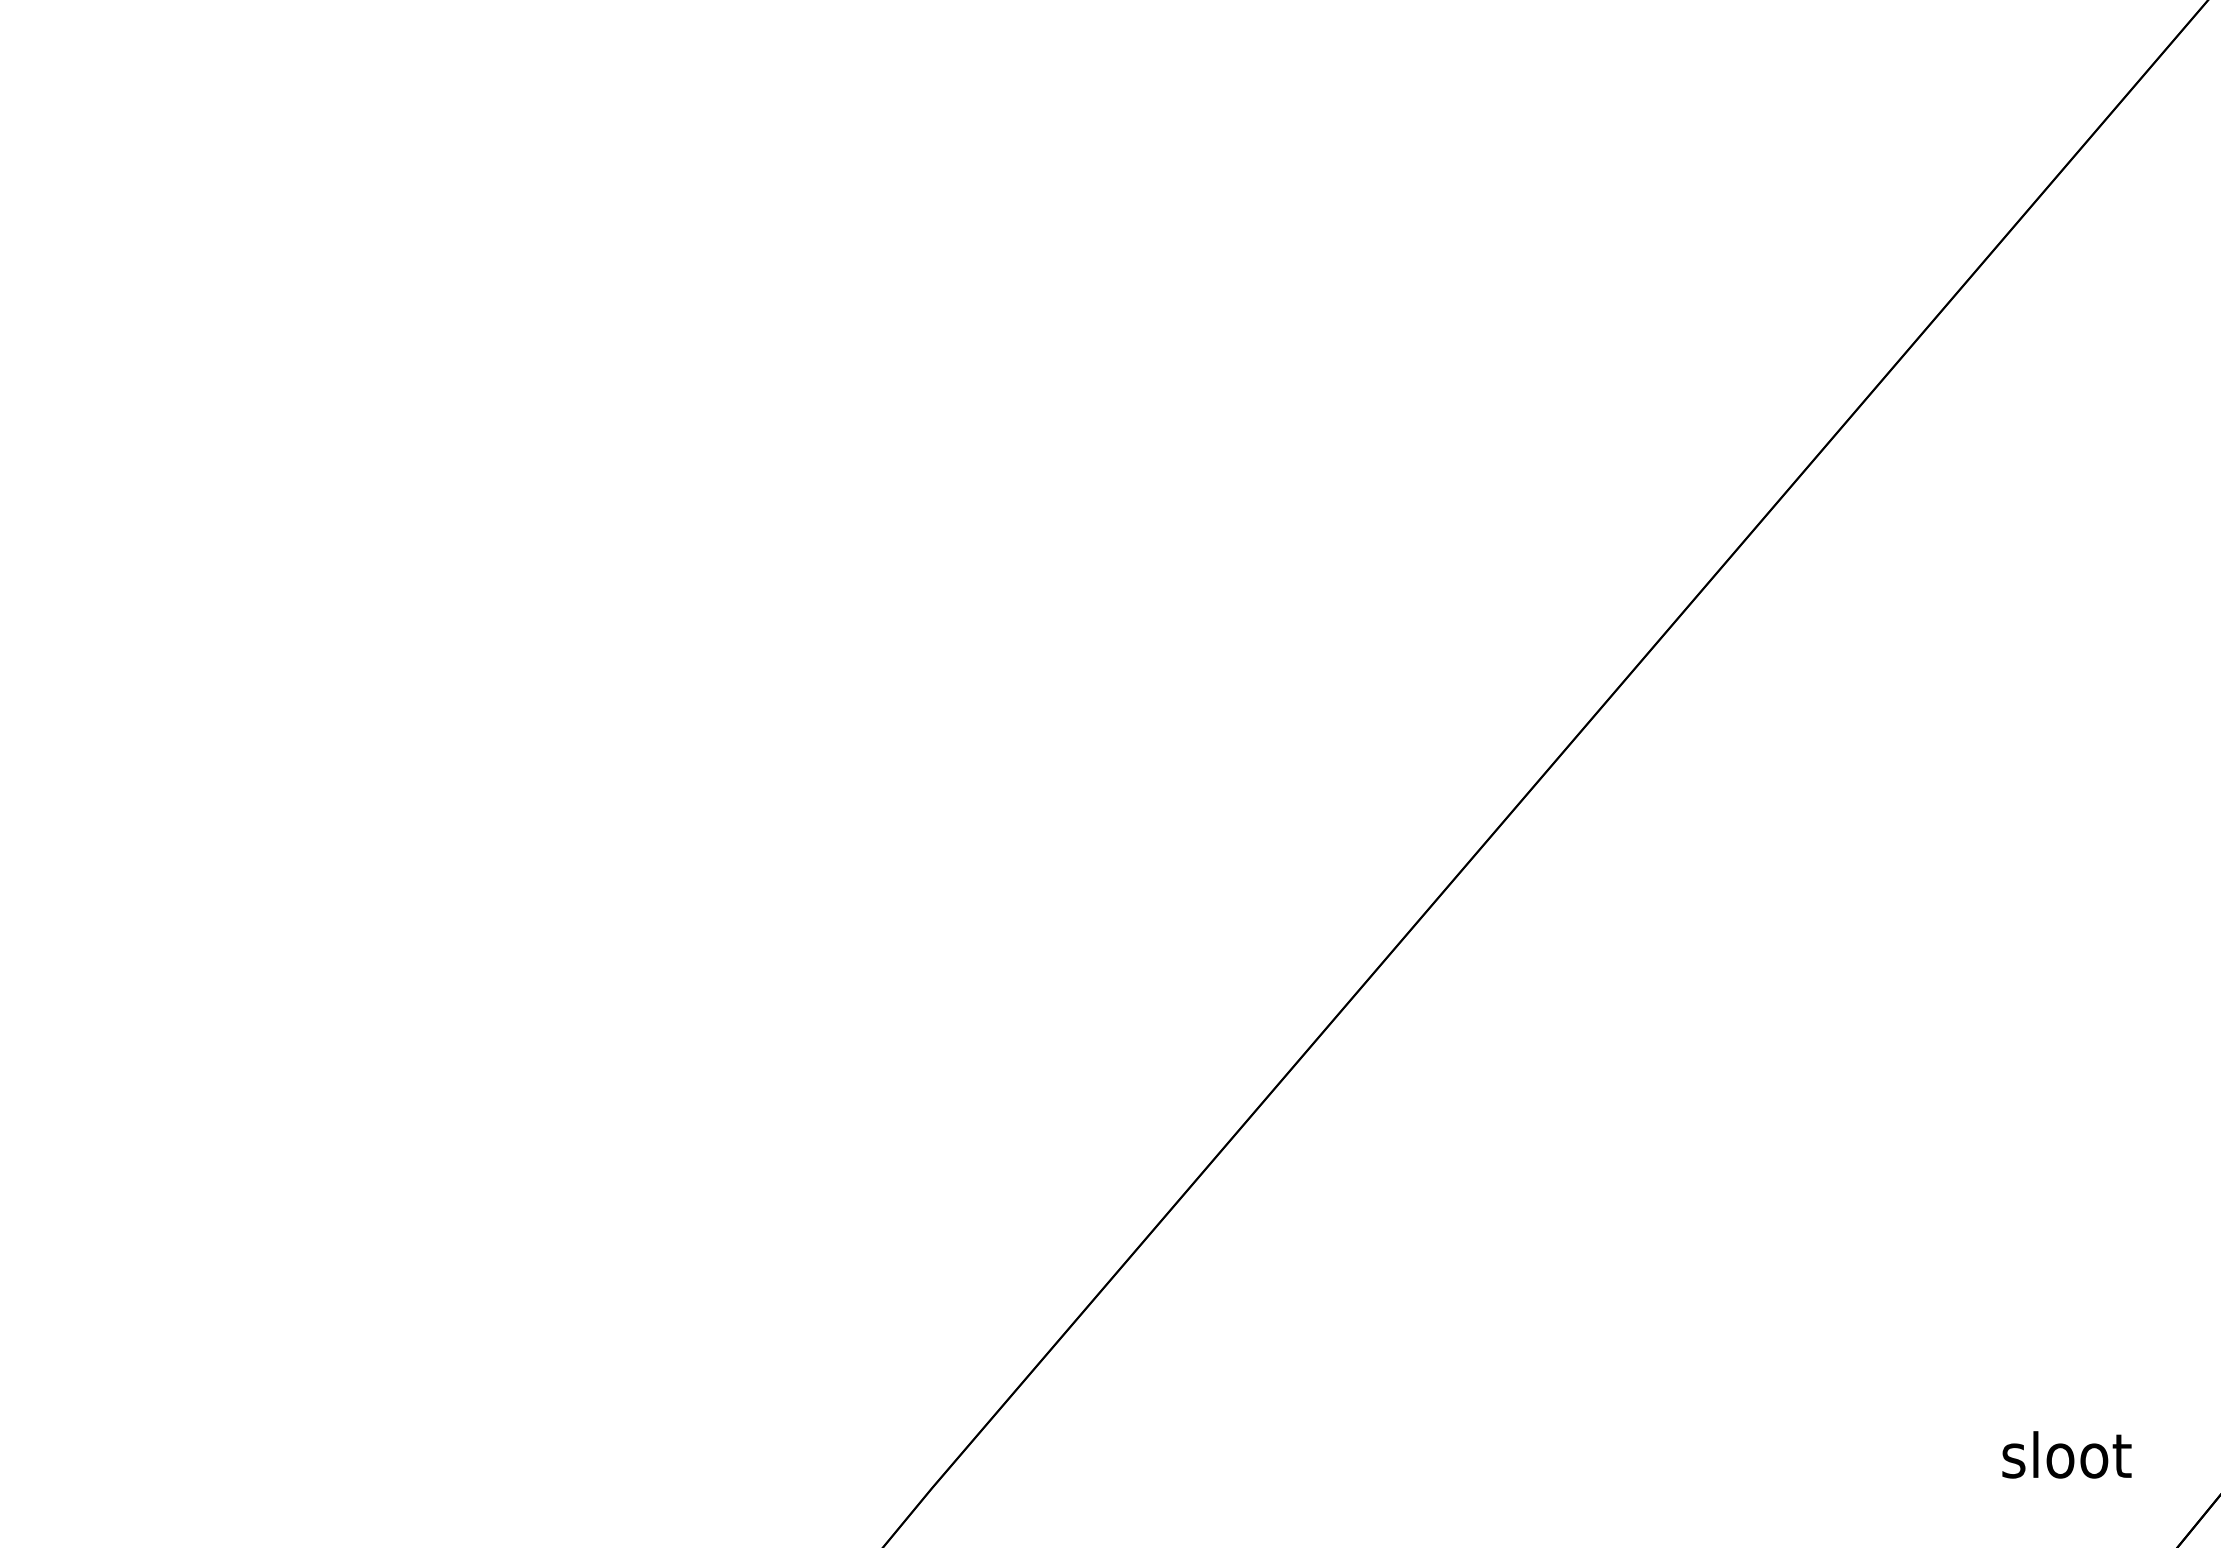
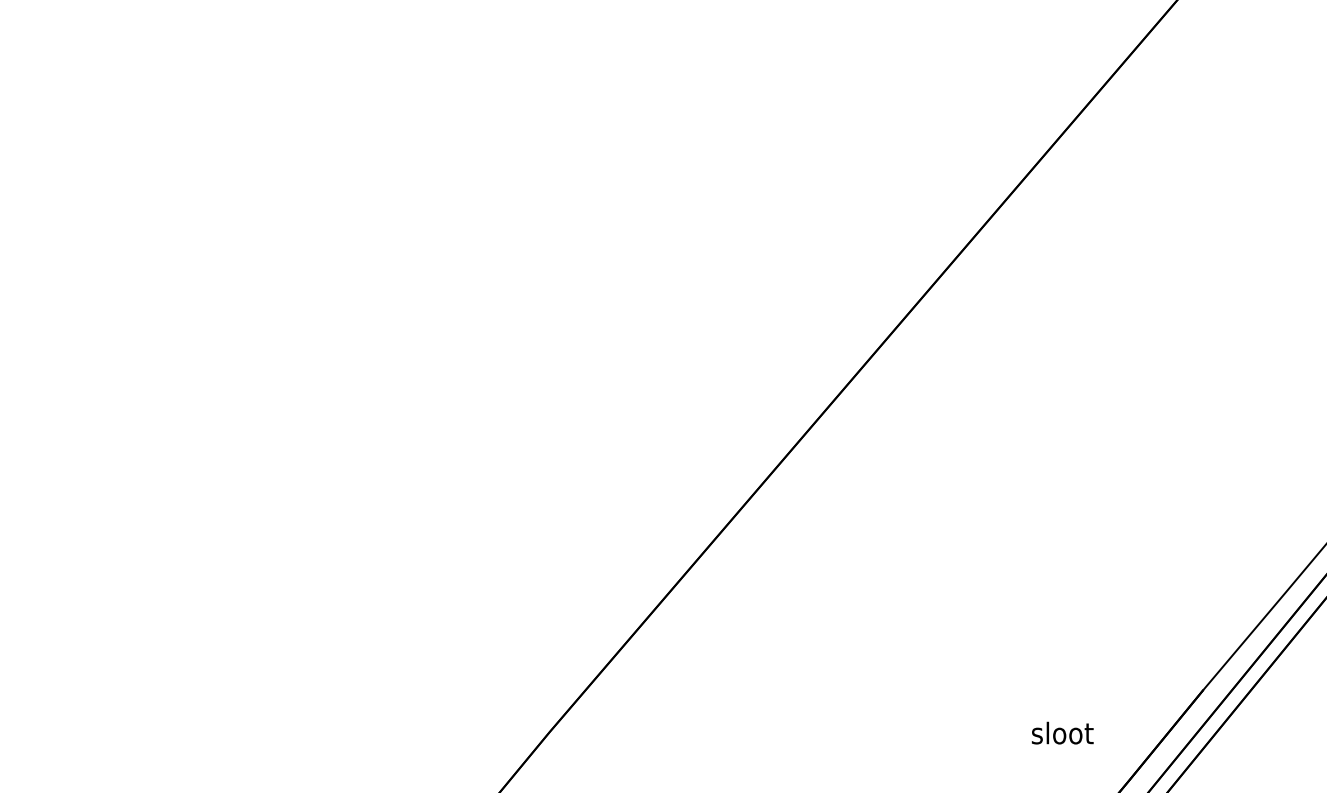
text: (2066, 1453) -> (1062, 732), moved

